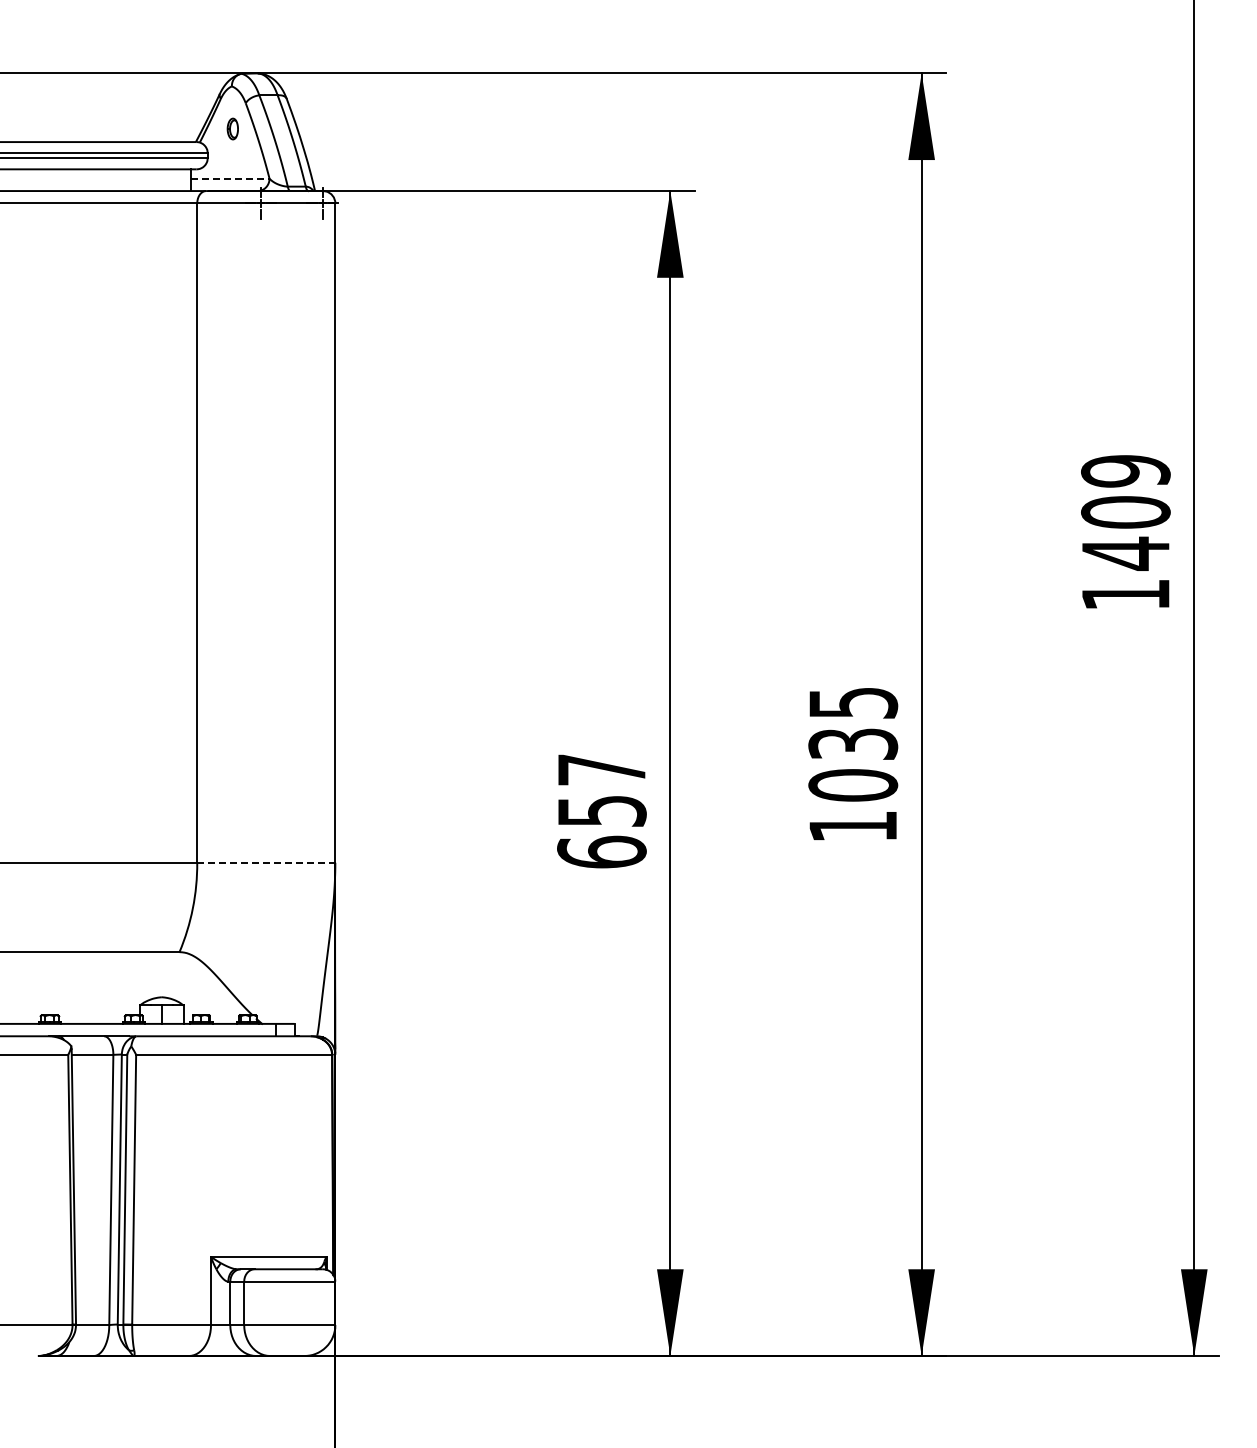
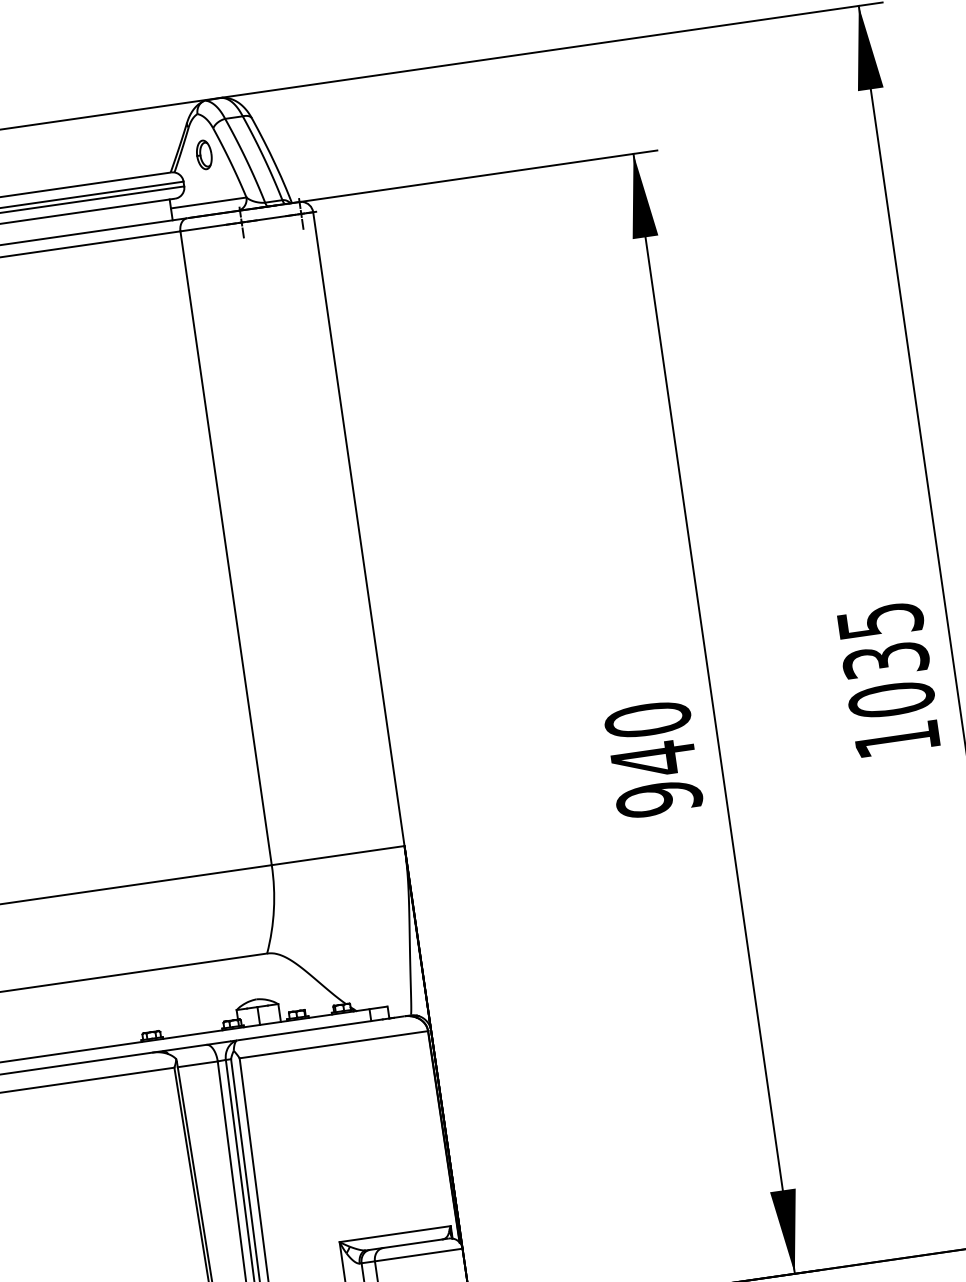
part: (232, 128) -> (203, 154), size x1.43
line: (230, 178) -> (208, 202), dashed -> solid
text: (601, 810) -> (653, 758), 657 -> 940
line: (266, 862) -> (338, 855), dashed -> solid

